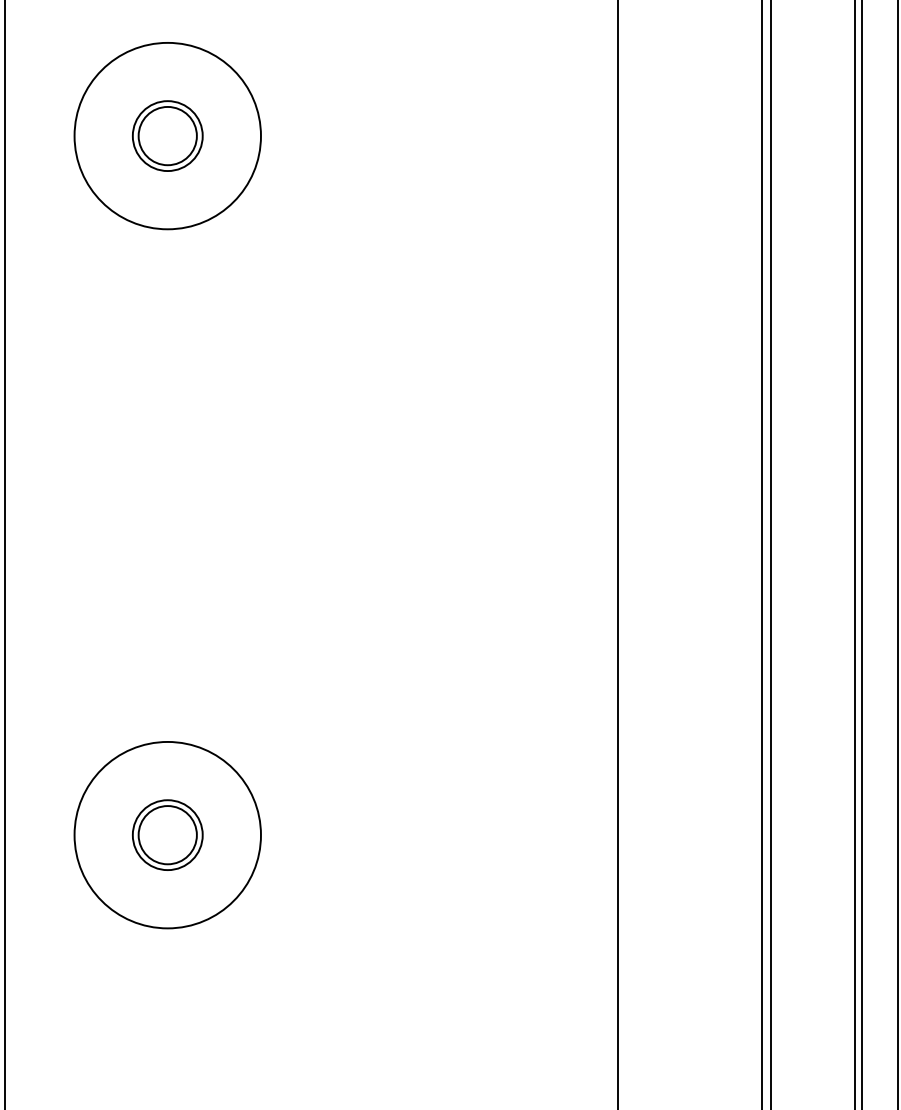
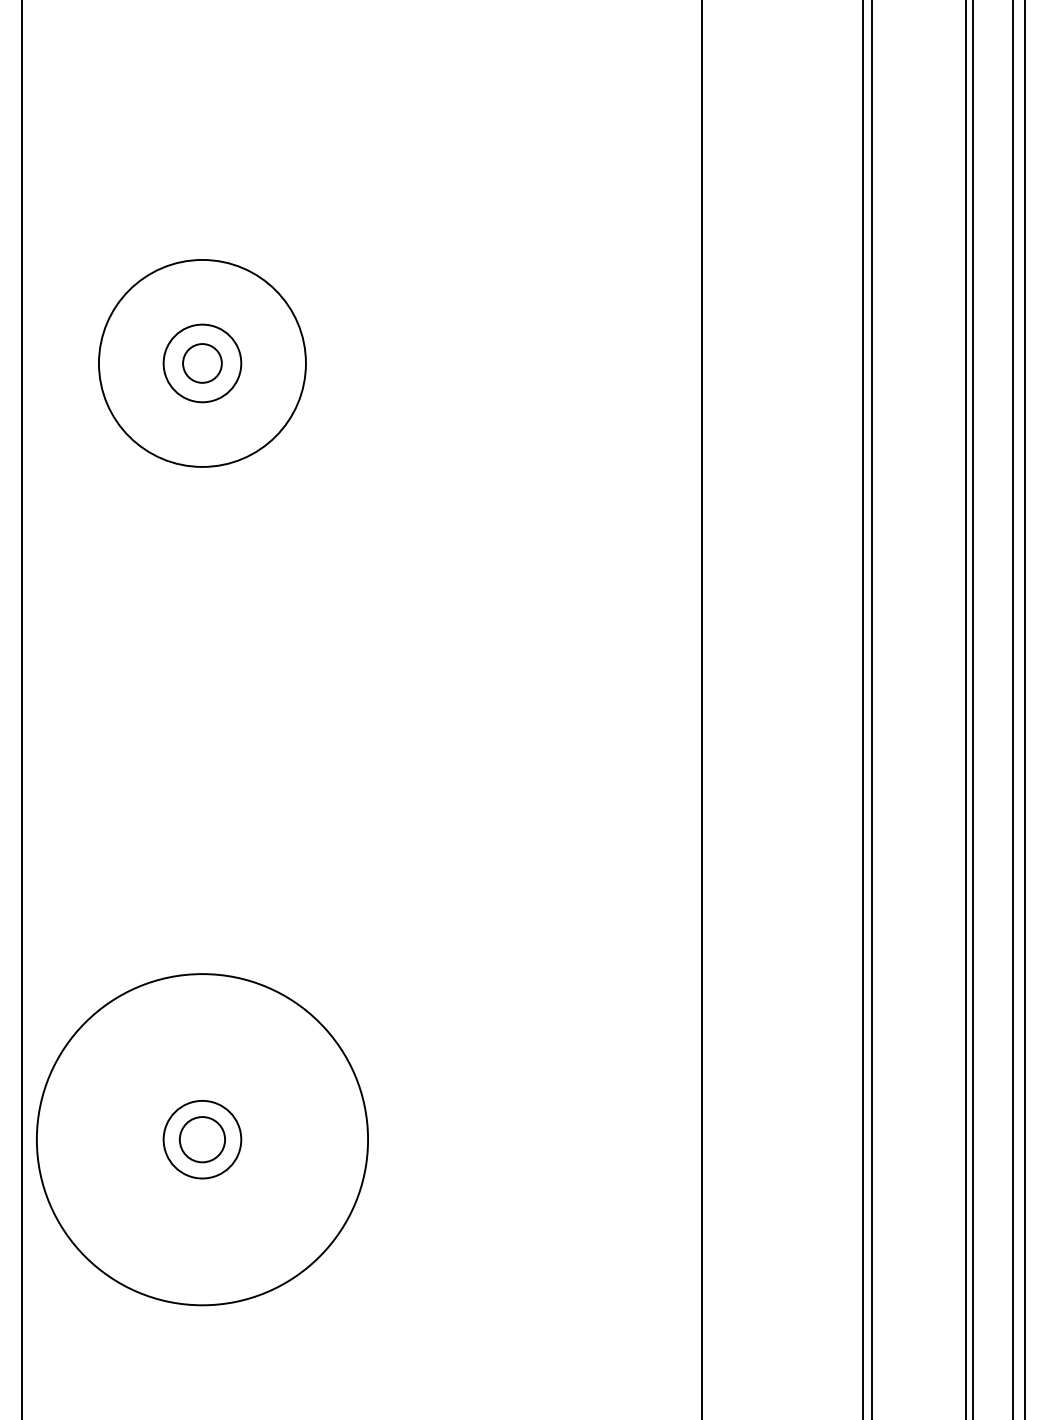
circle: (167, 136) -> (202, 363), size x0.6
circle: (166, 834) -> (201, 1139), size x1.6
circle: (167, 834) -> (202, 1139), size x0.7

